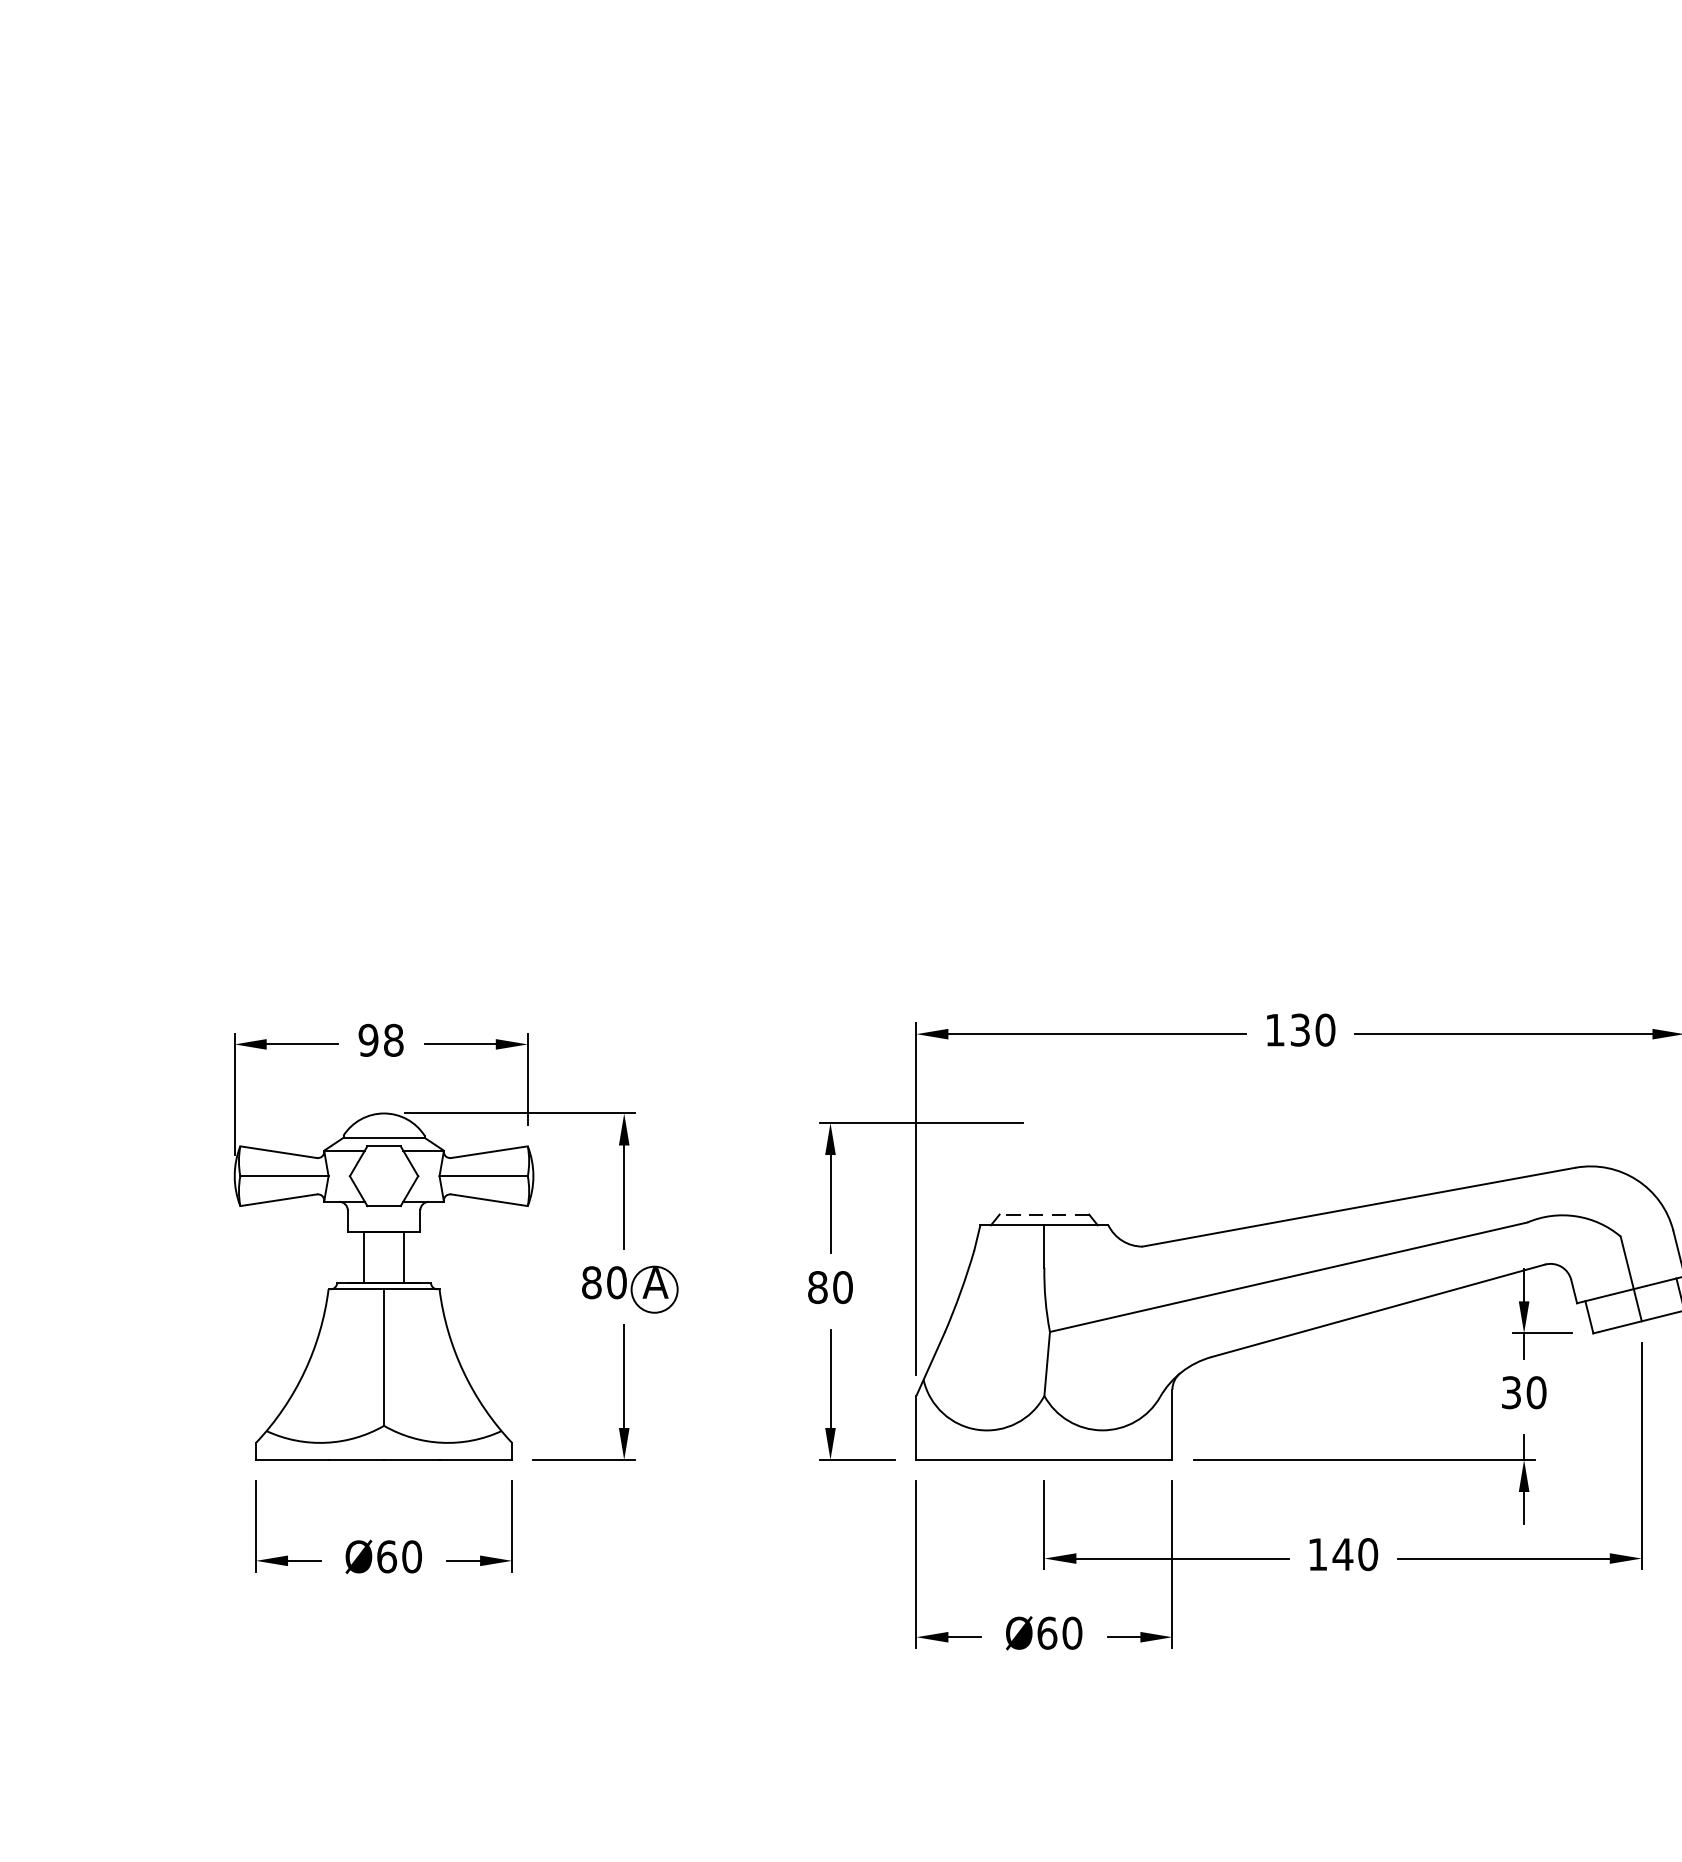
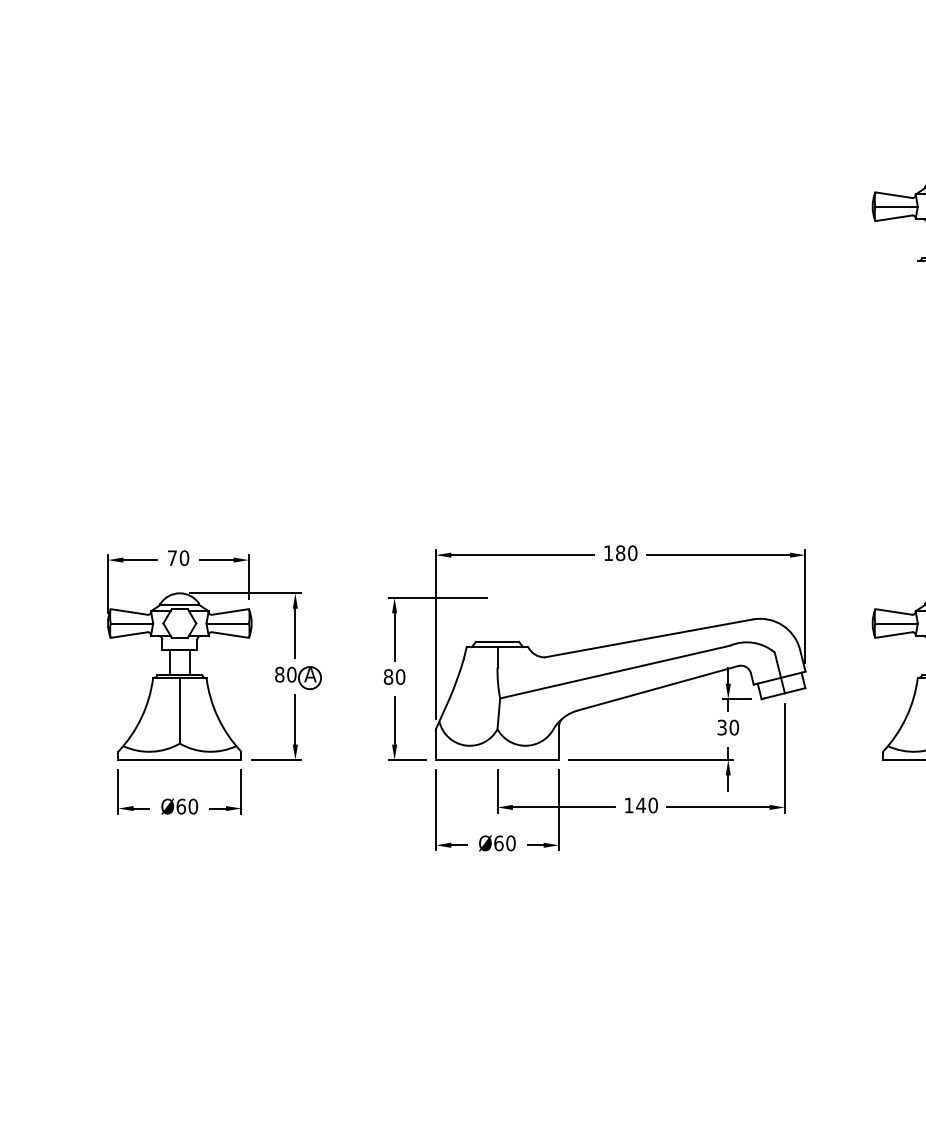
text: (1300, 1030) -> (620, 553), 130 -> 180
text: (381, 1041) -> (178, 558), 98 -> 70
line: (1044, 1213) -> (497, 641), dashed -> solid

